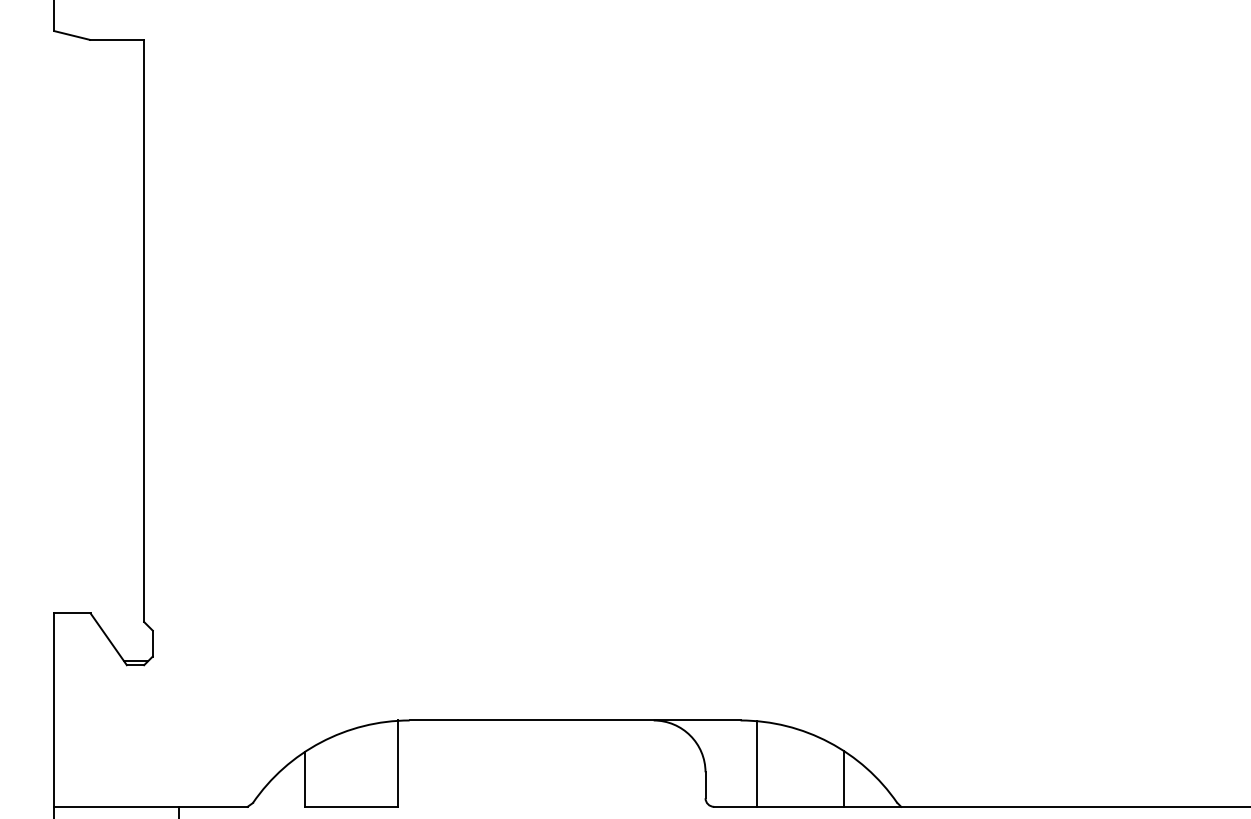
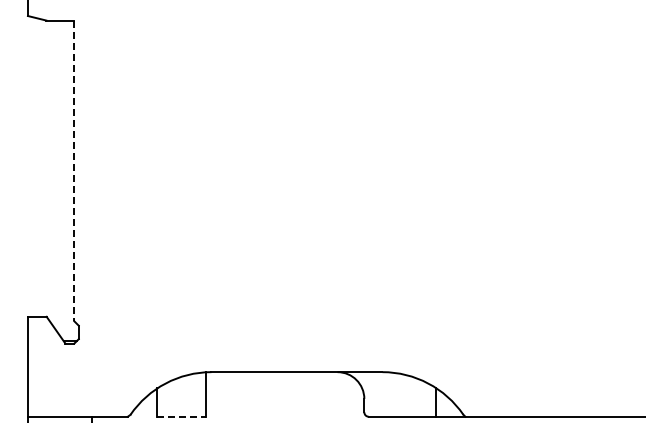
line: (144, 332) -> (74, 171), solid -> dashed
line: (758, 763) -> (391, 394), removed
line: (351, 806) -> (181, 416), solid -> dashed

